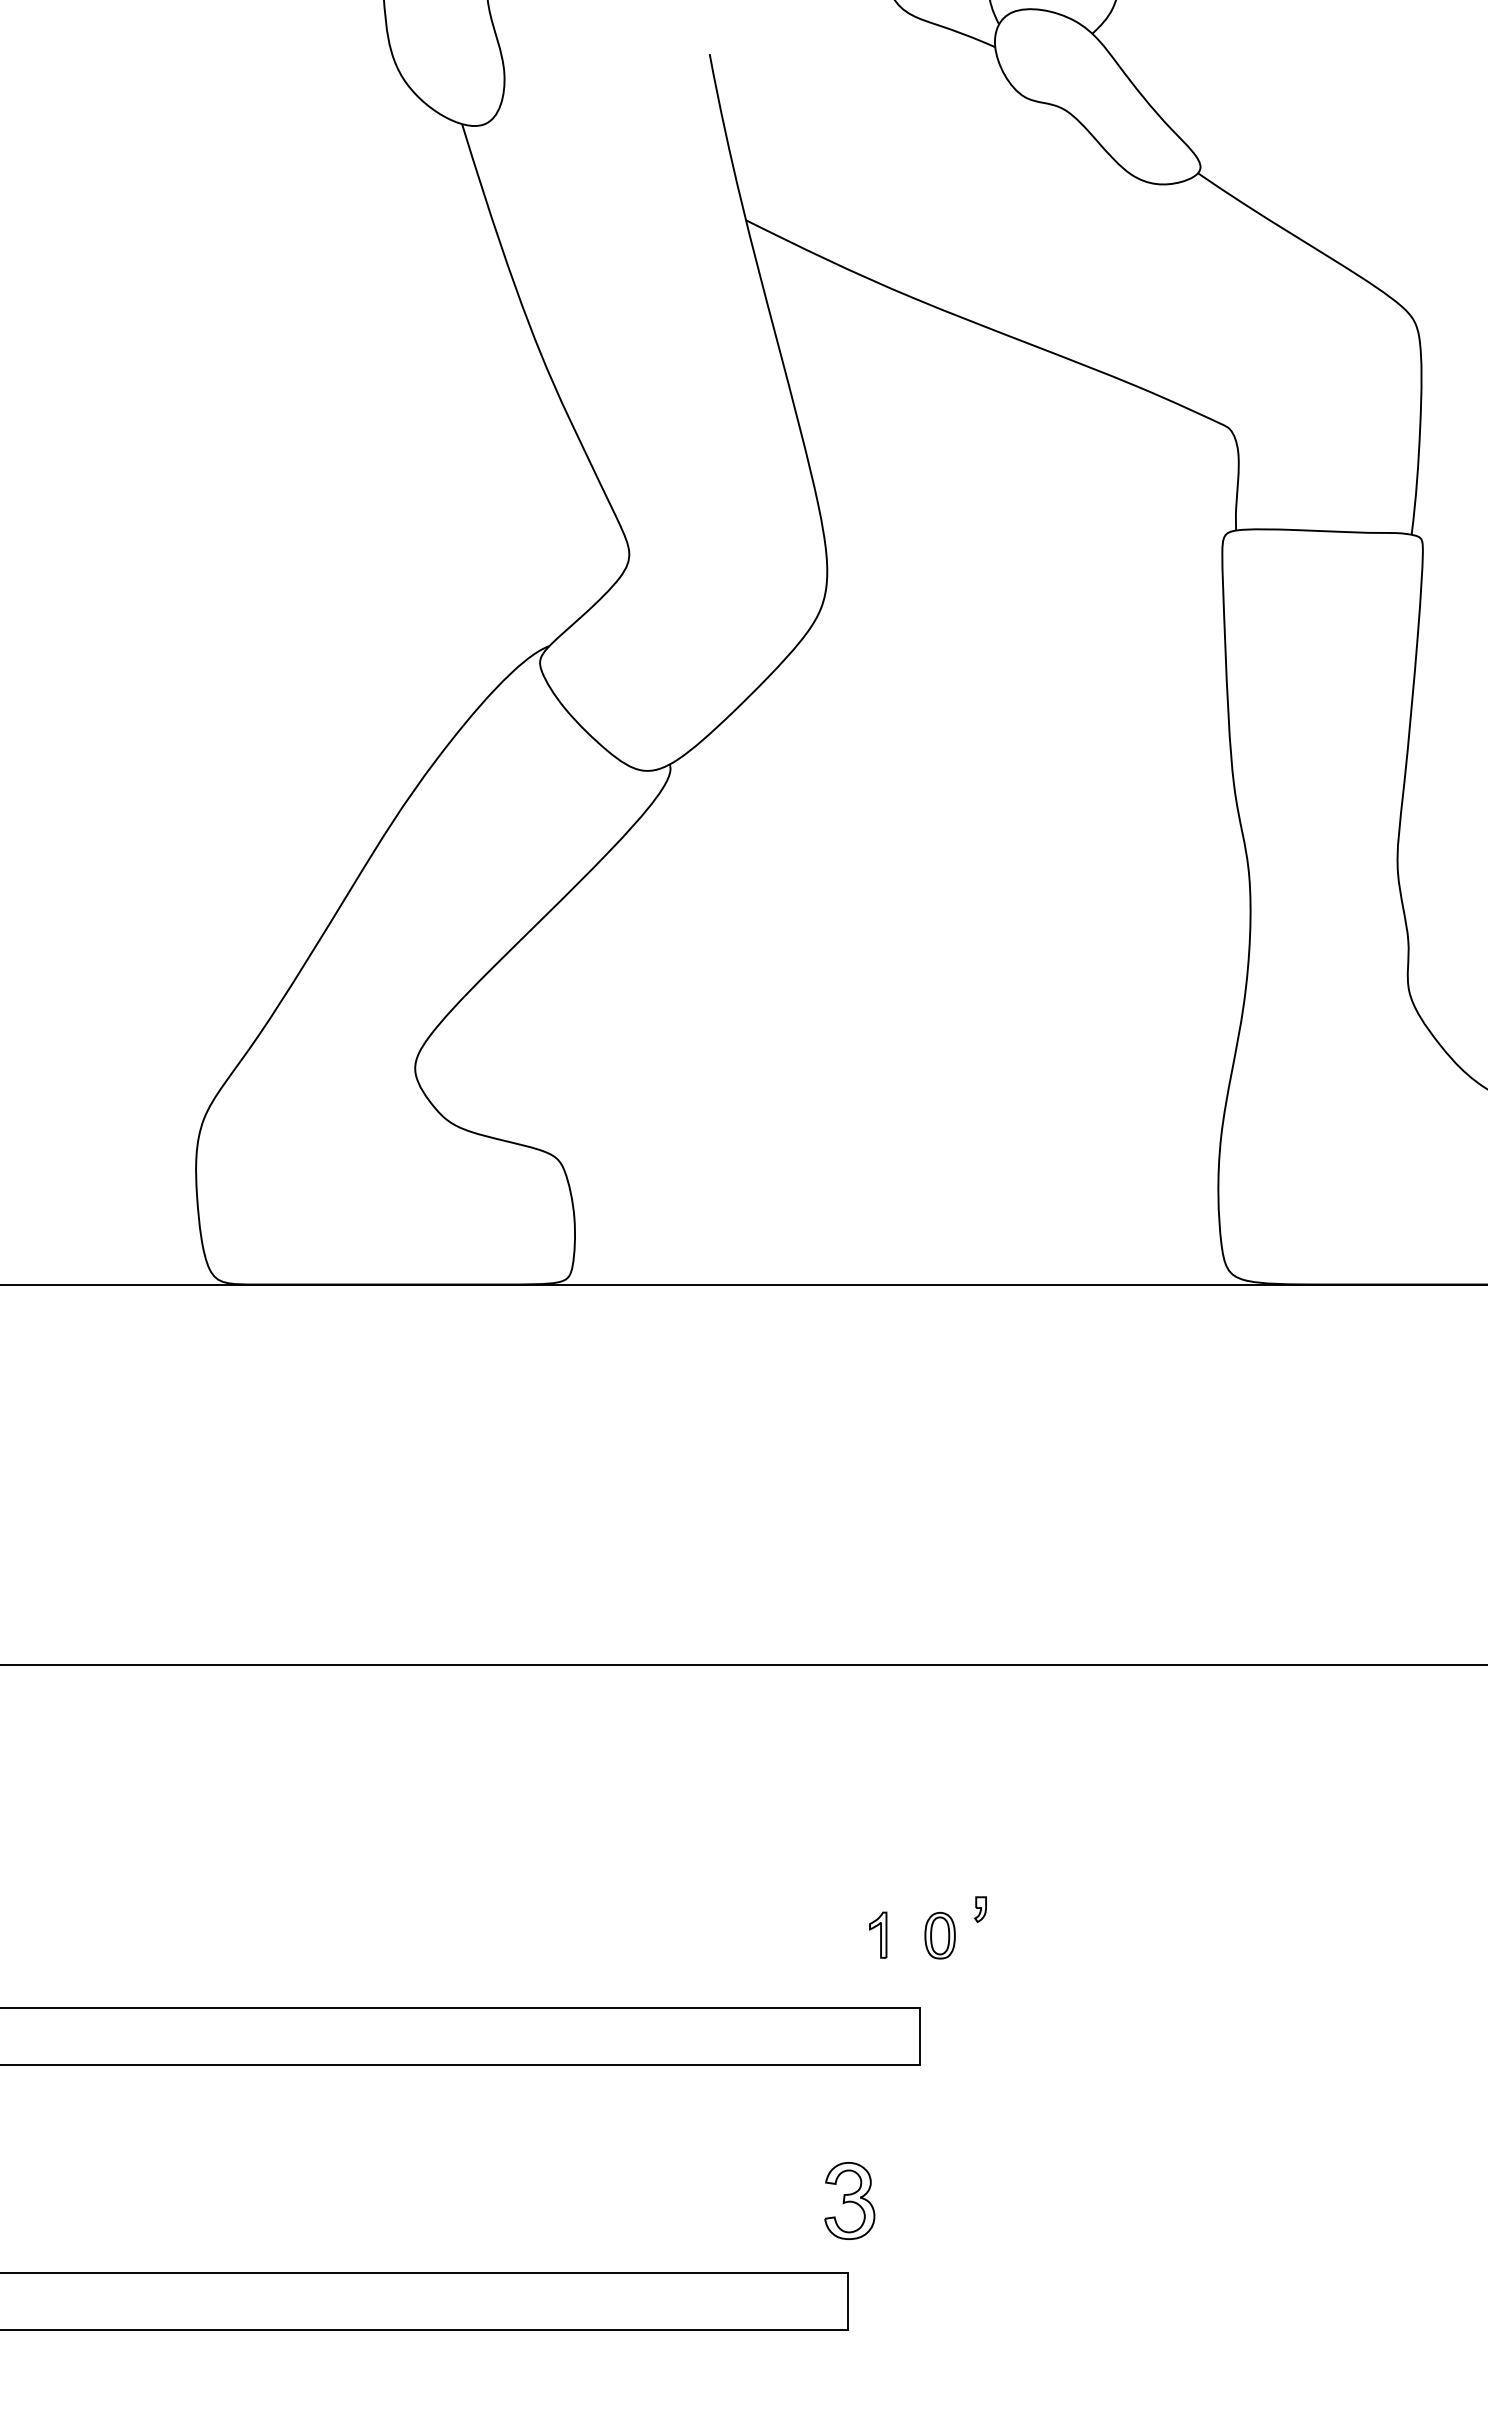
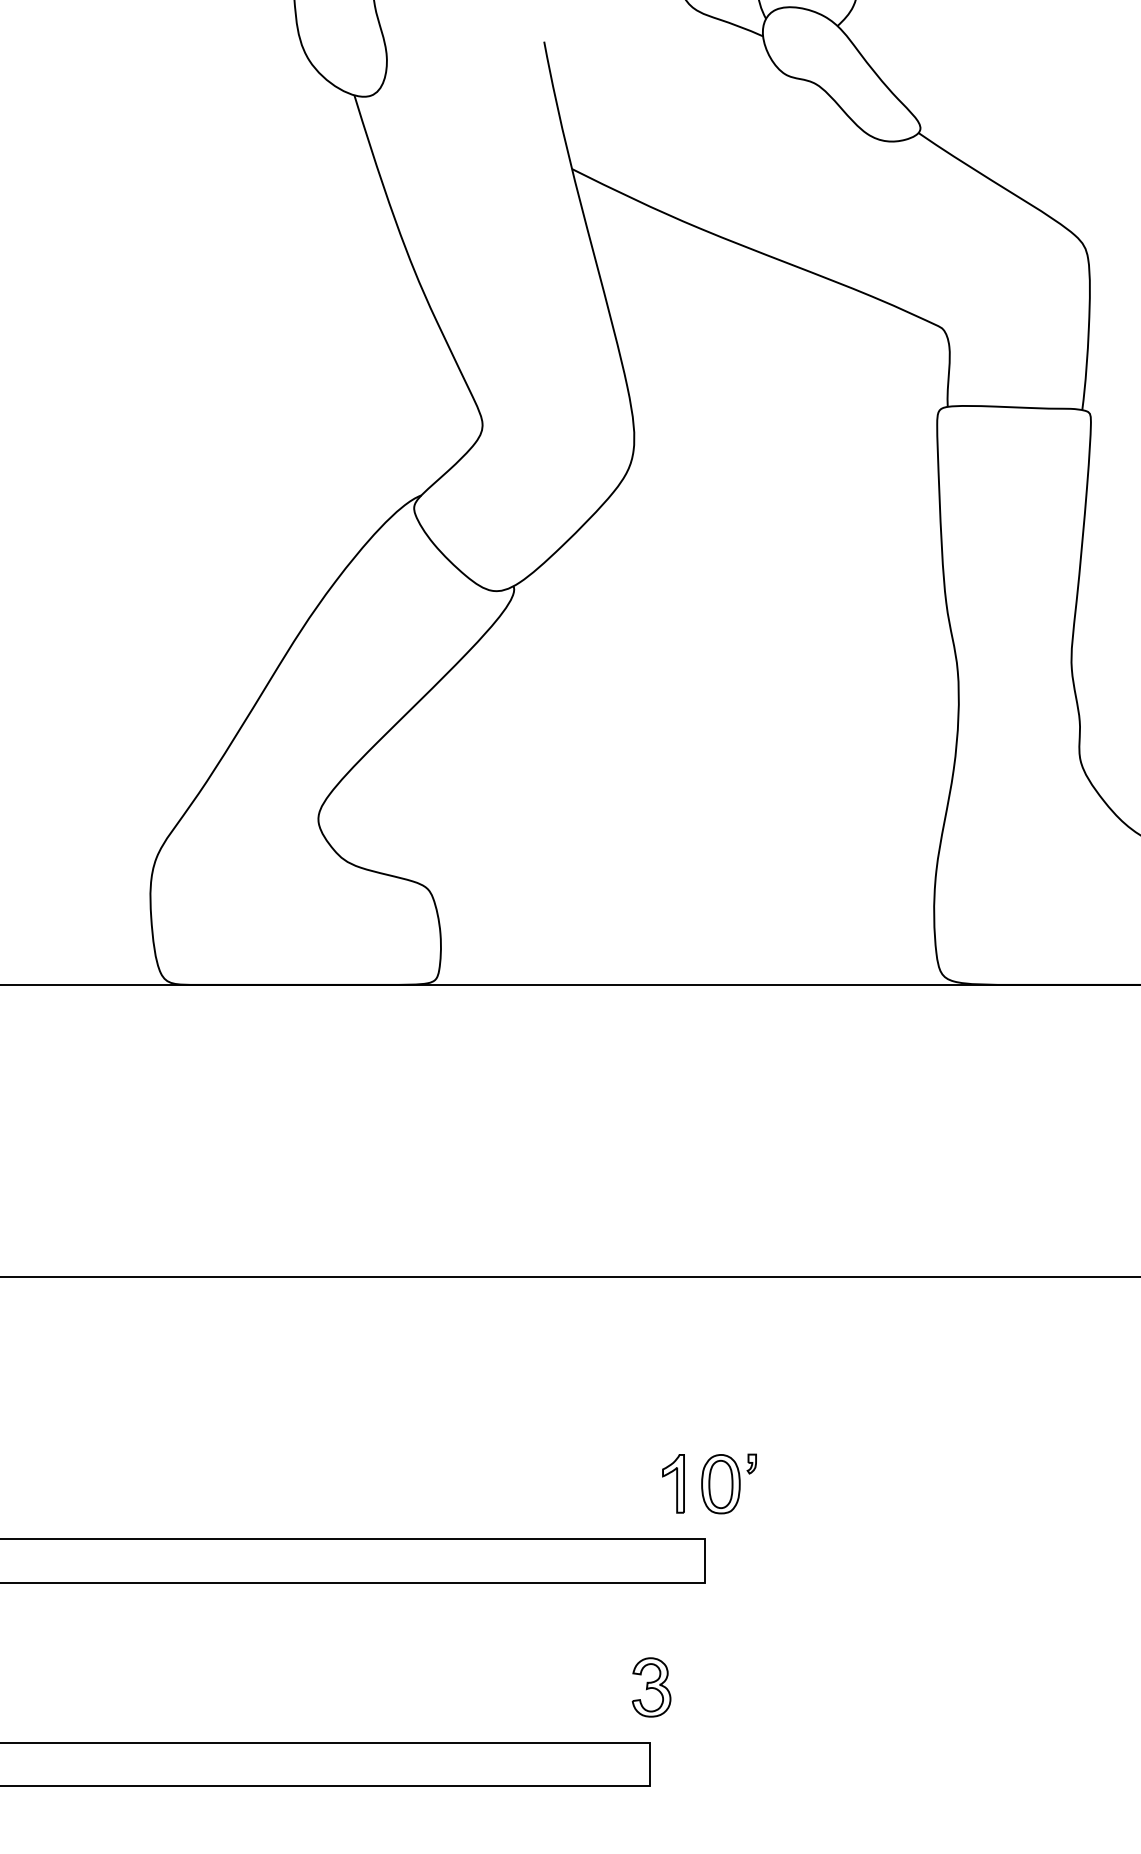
part: (877, 1934) -> (672, 1483), size x1.67
part: (939, 1935) -> (720, 1483), size x1.67

